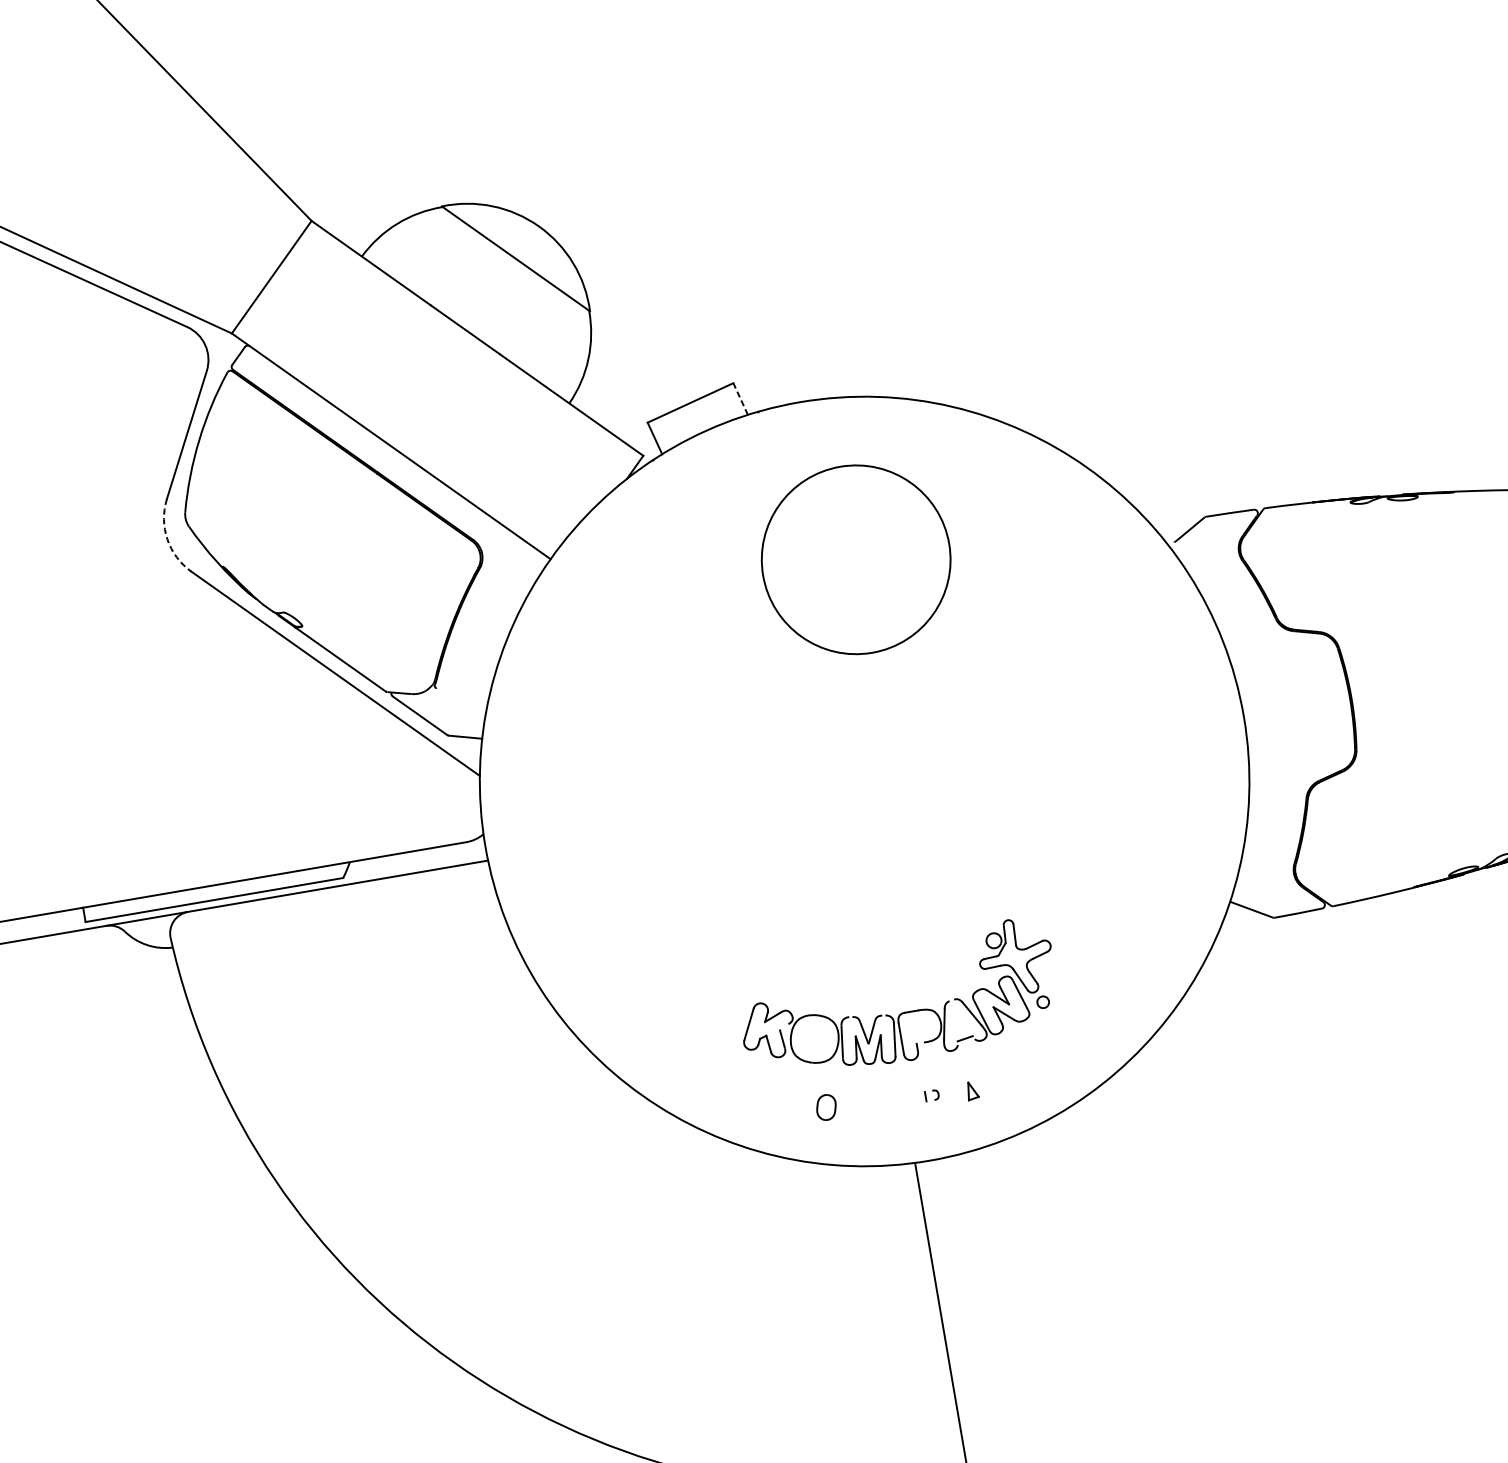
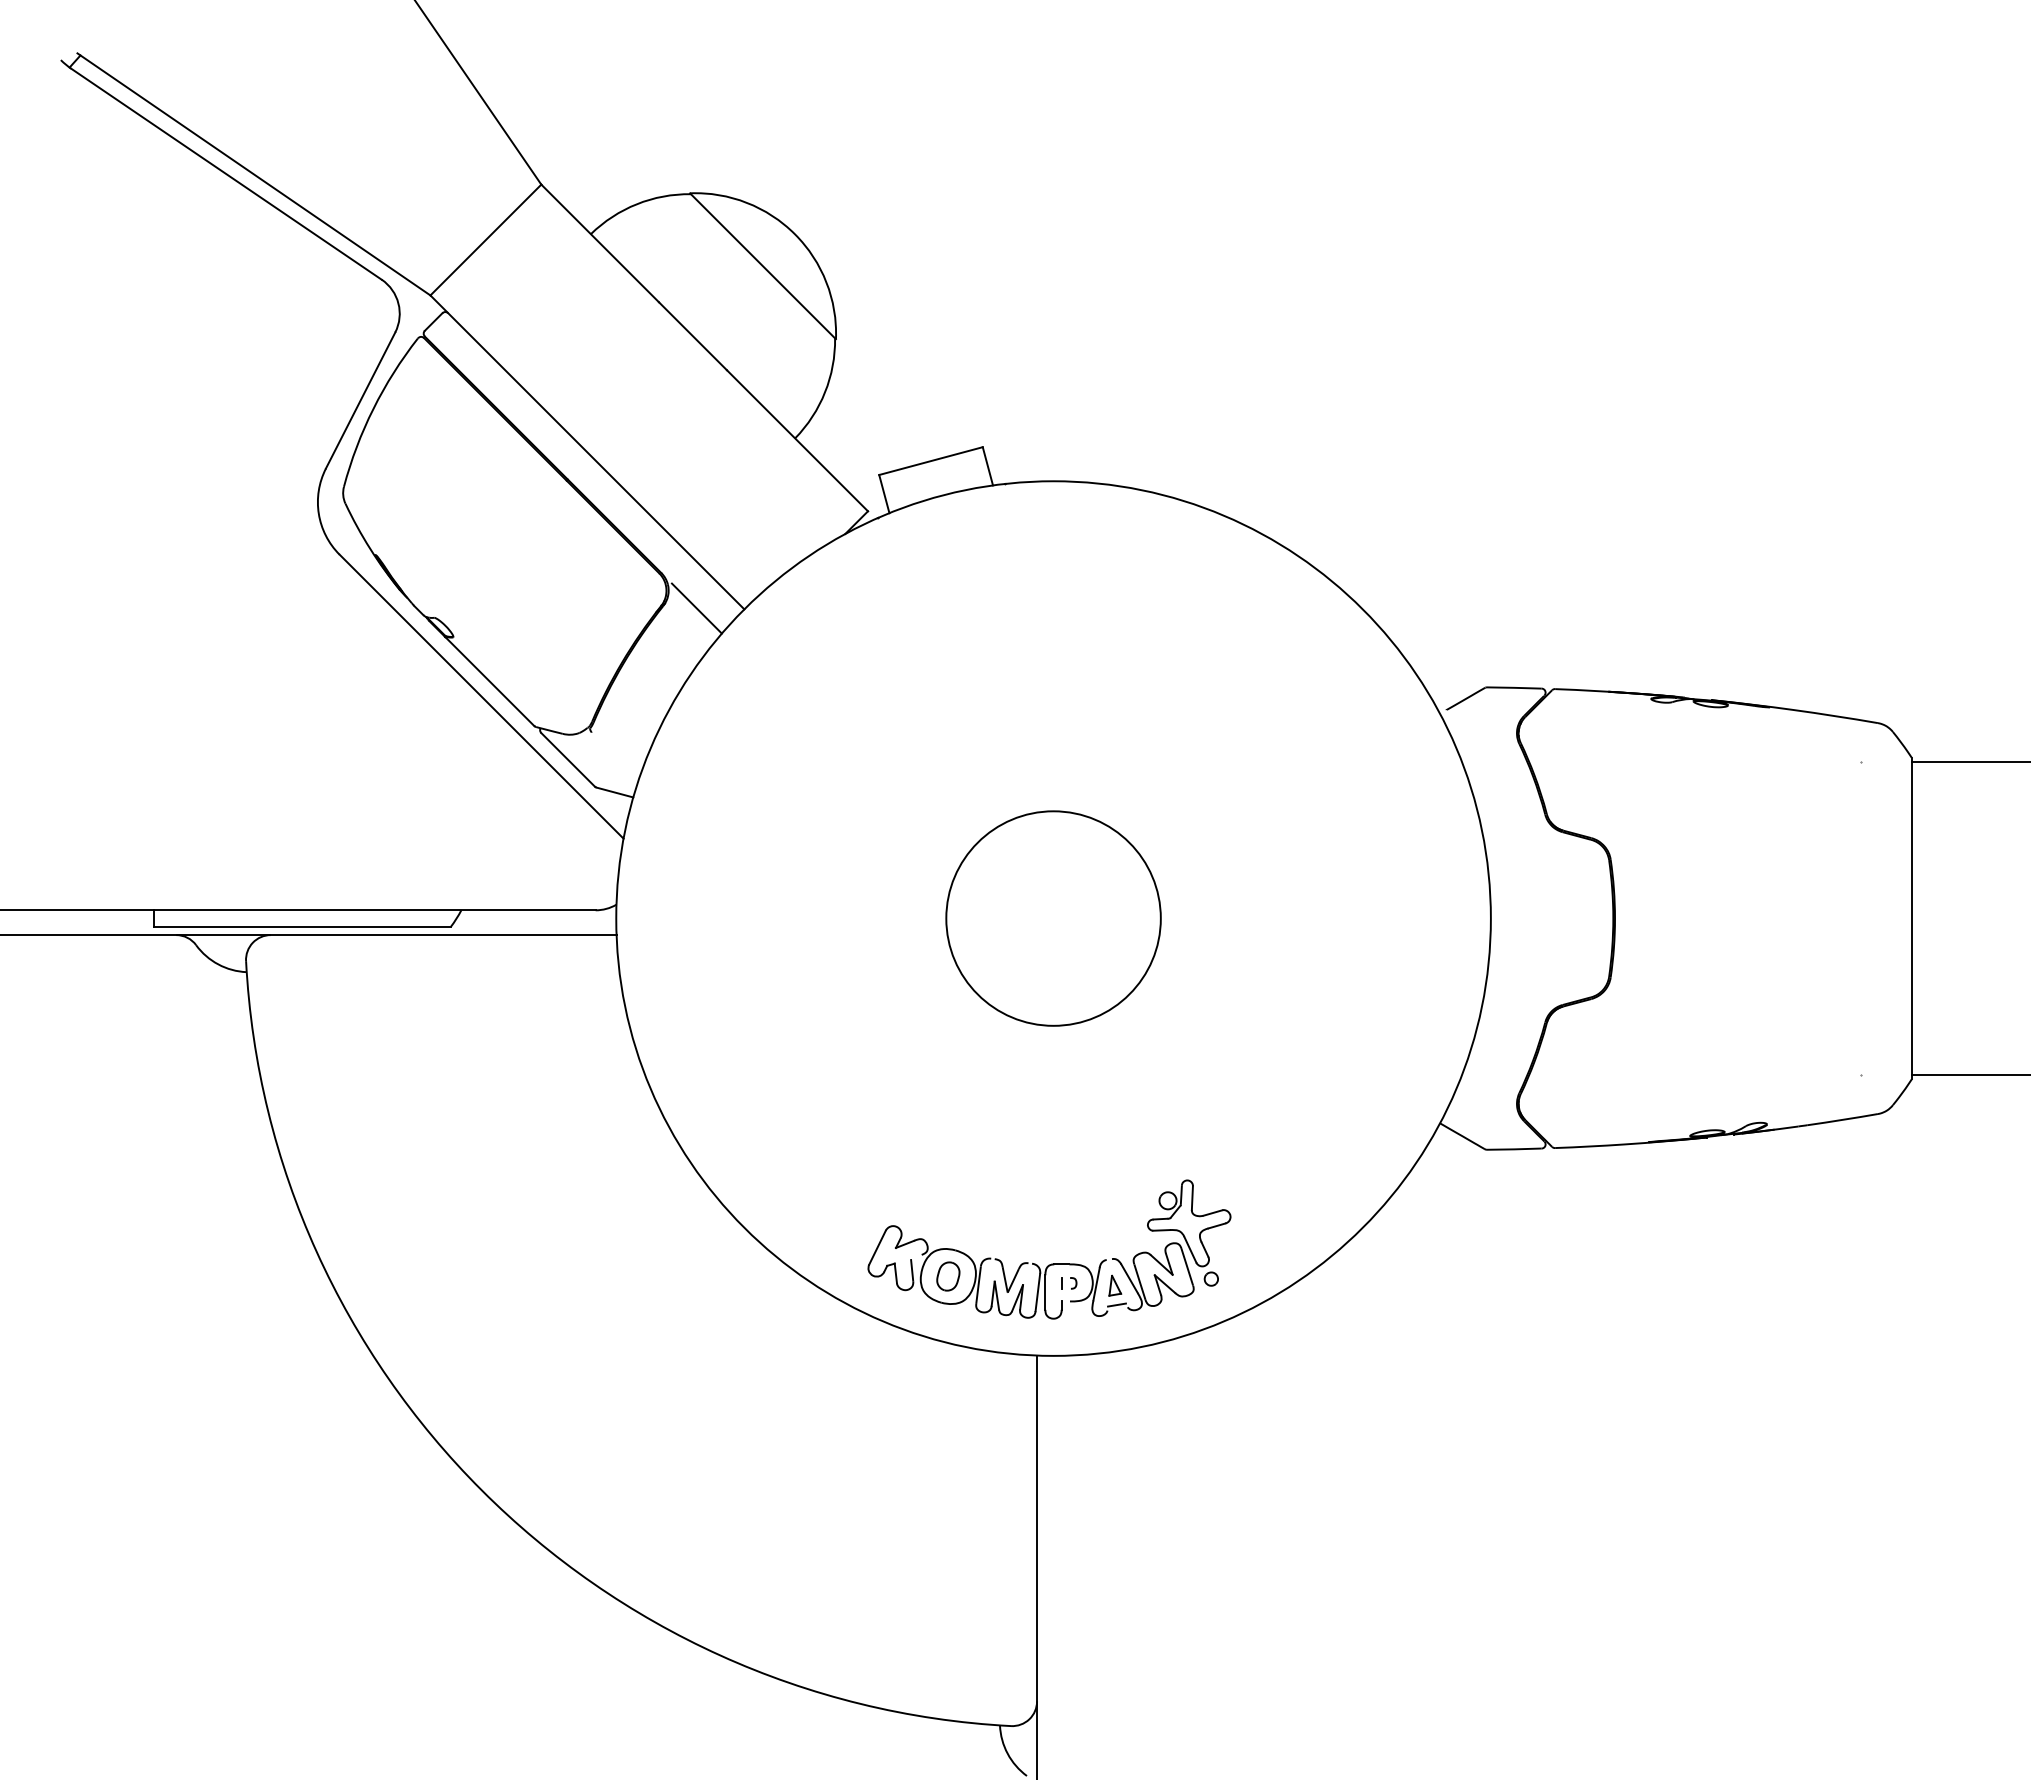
line: (740, 399) -> (987, 466), dashed -> solid
arc: (167, 539) -> (318, 513), dashed -> solid
circle: (856, 559) -> (1053, 918), moved
line: (509, 565) -> (696, 608), added
part: (902, 1012) -> (1051, 1263), moved

